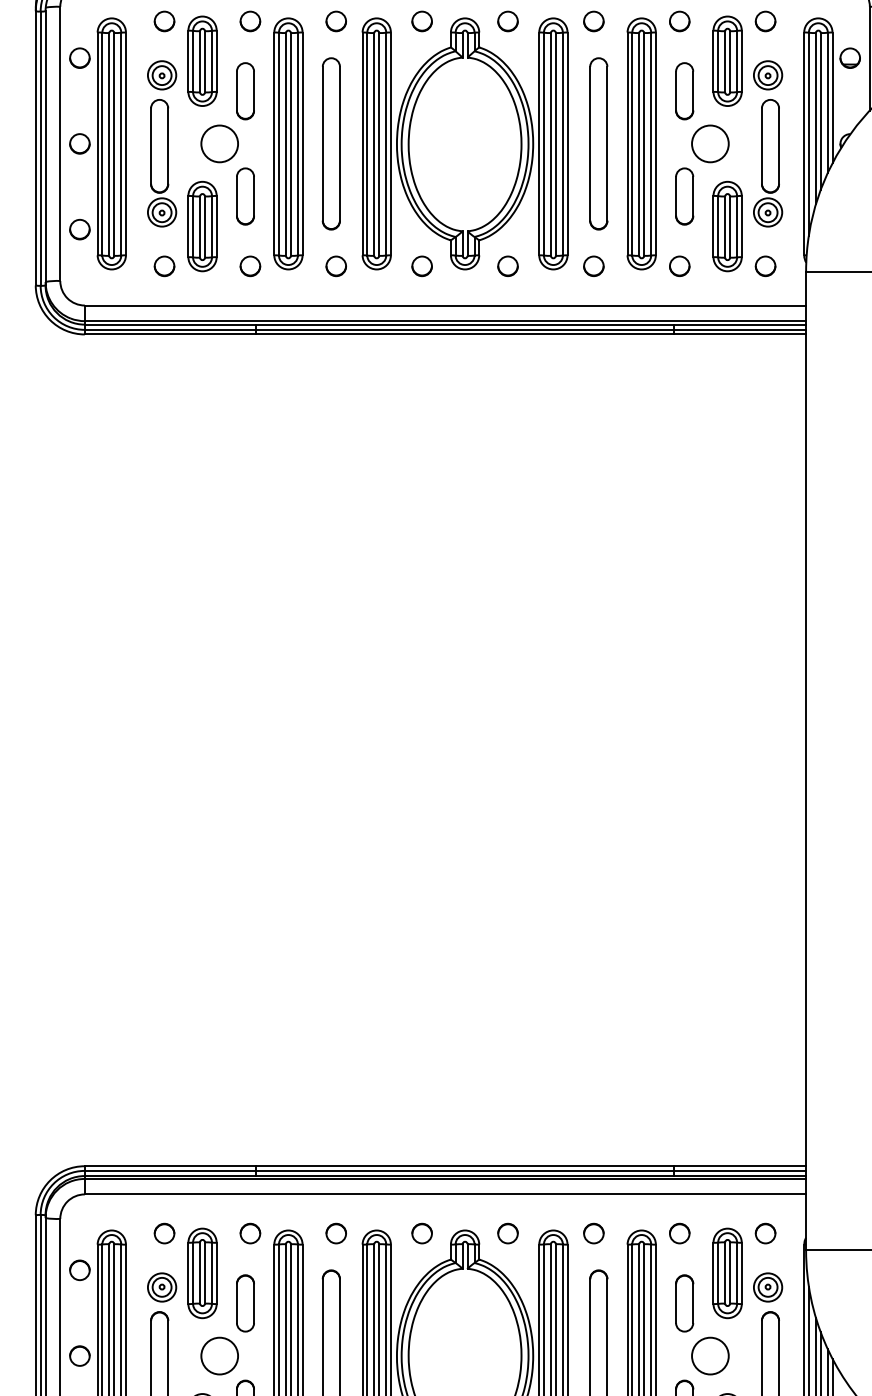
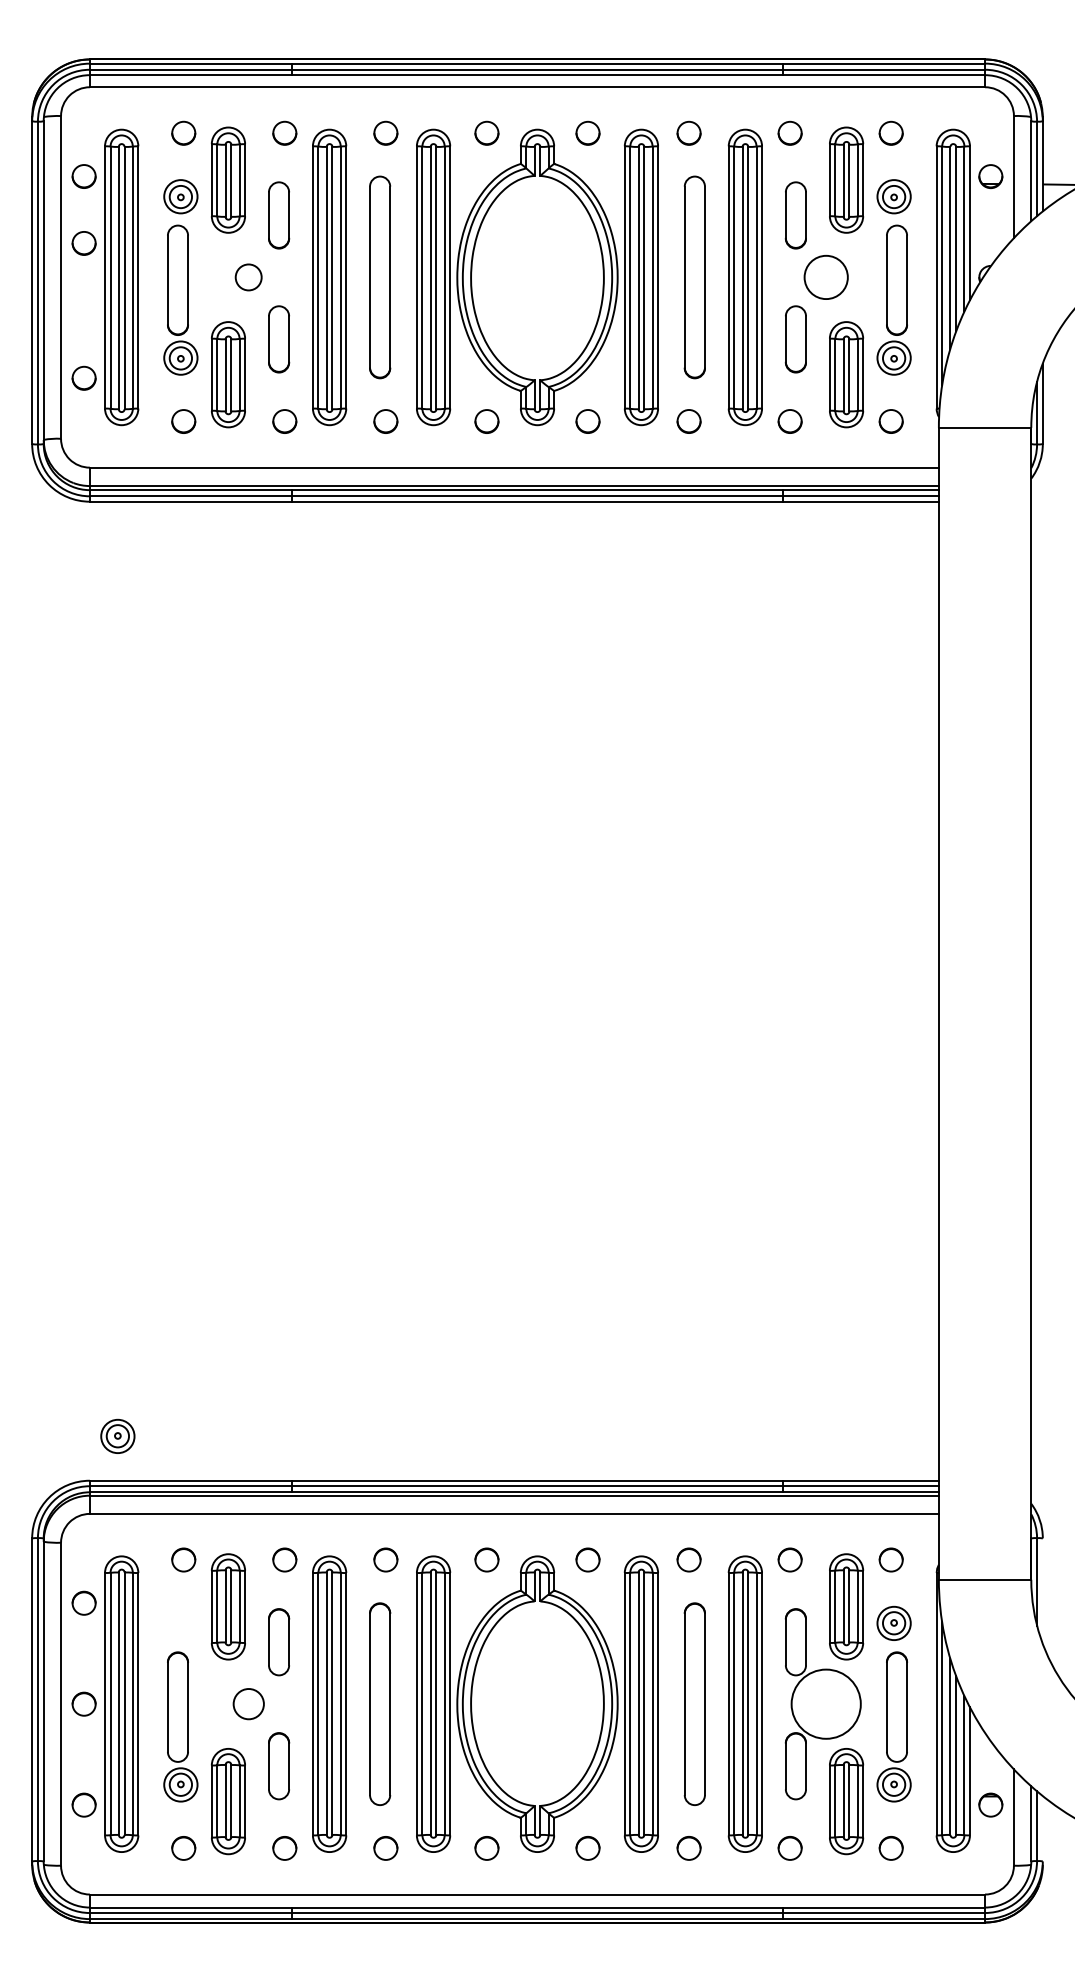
circle: (79, 143) -> (83, 243), moved
circle: (219, 143) -> (248, 277), size x0.6
part: (161, 1286) -> (117, 1435), moved
circle: (219, 1355) -> (248, 1703), size x0.7
circle: (709, 1355) -> (825, 1703), size x1.6

